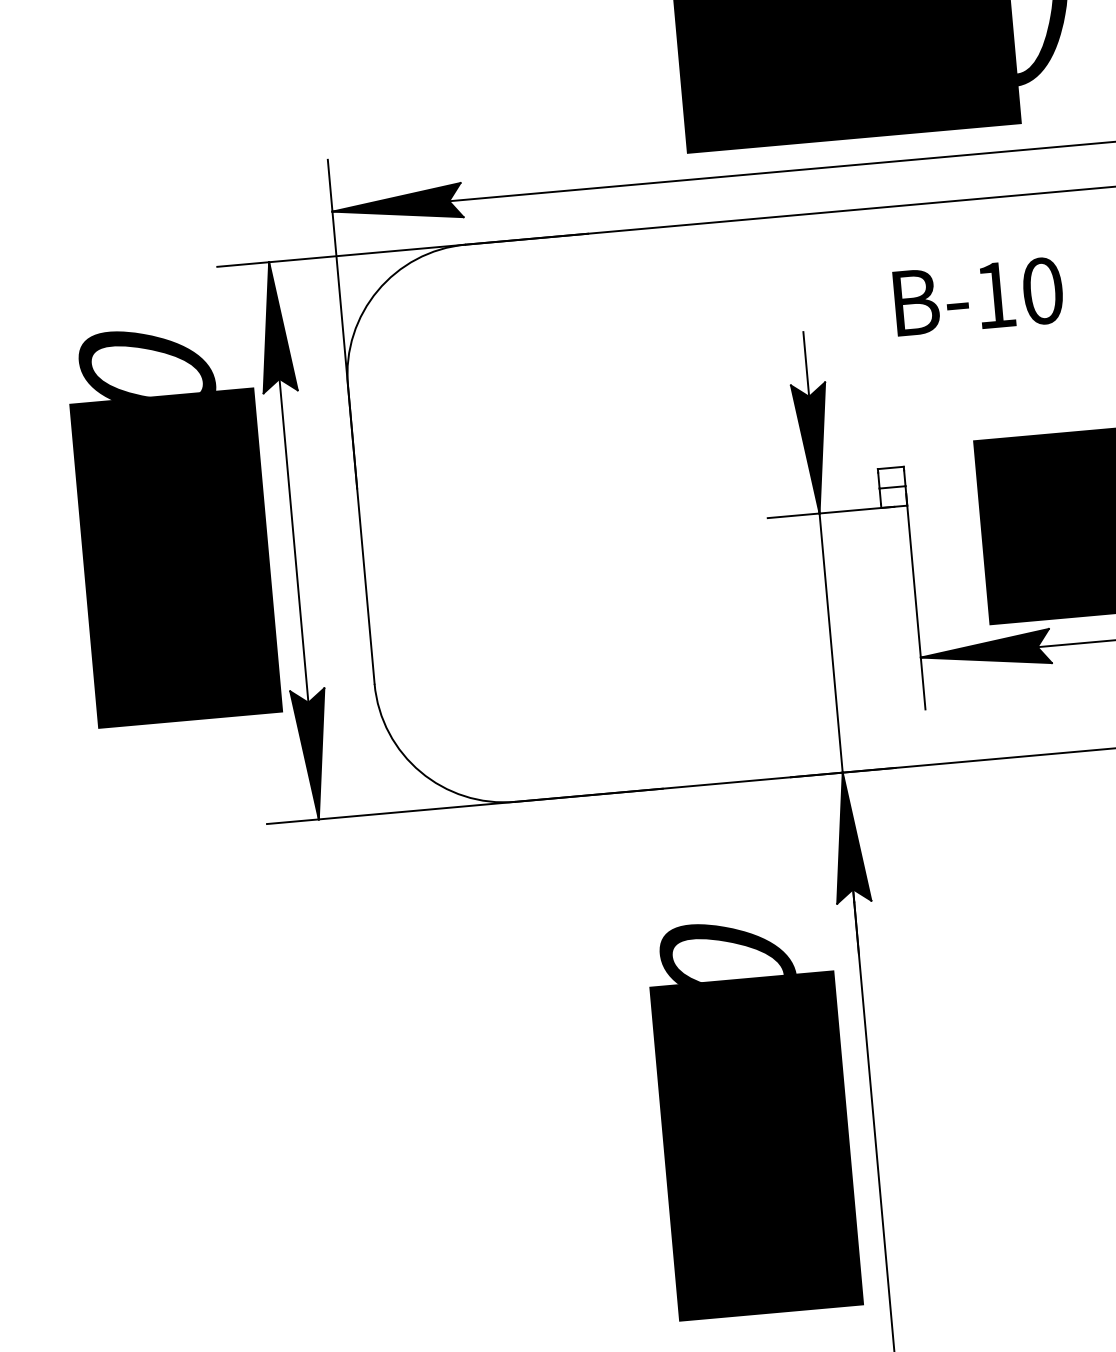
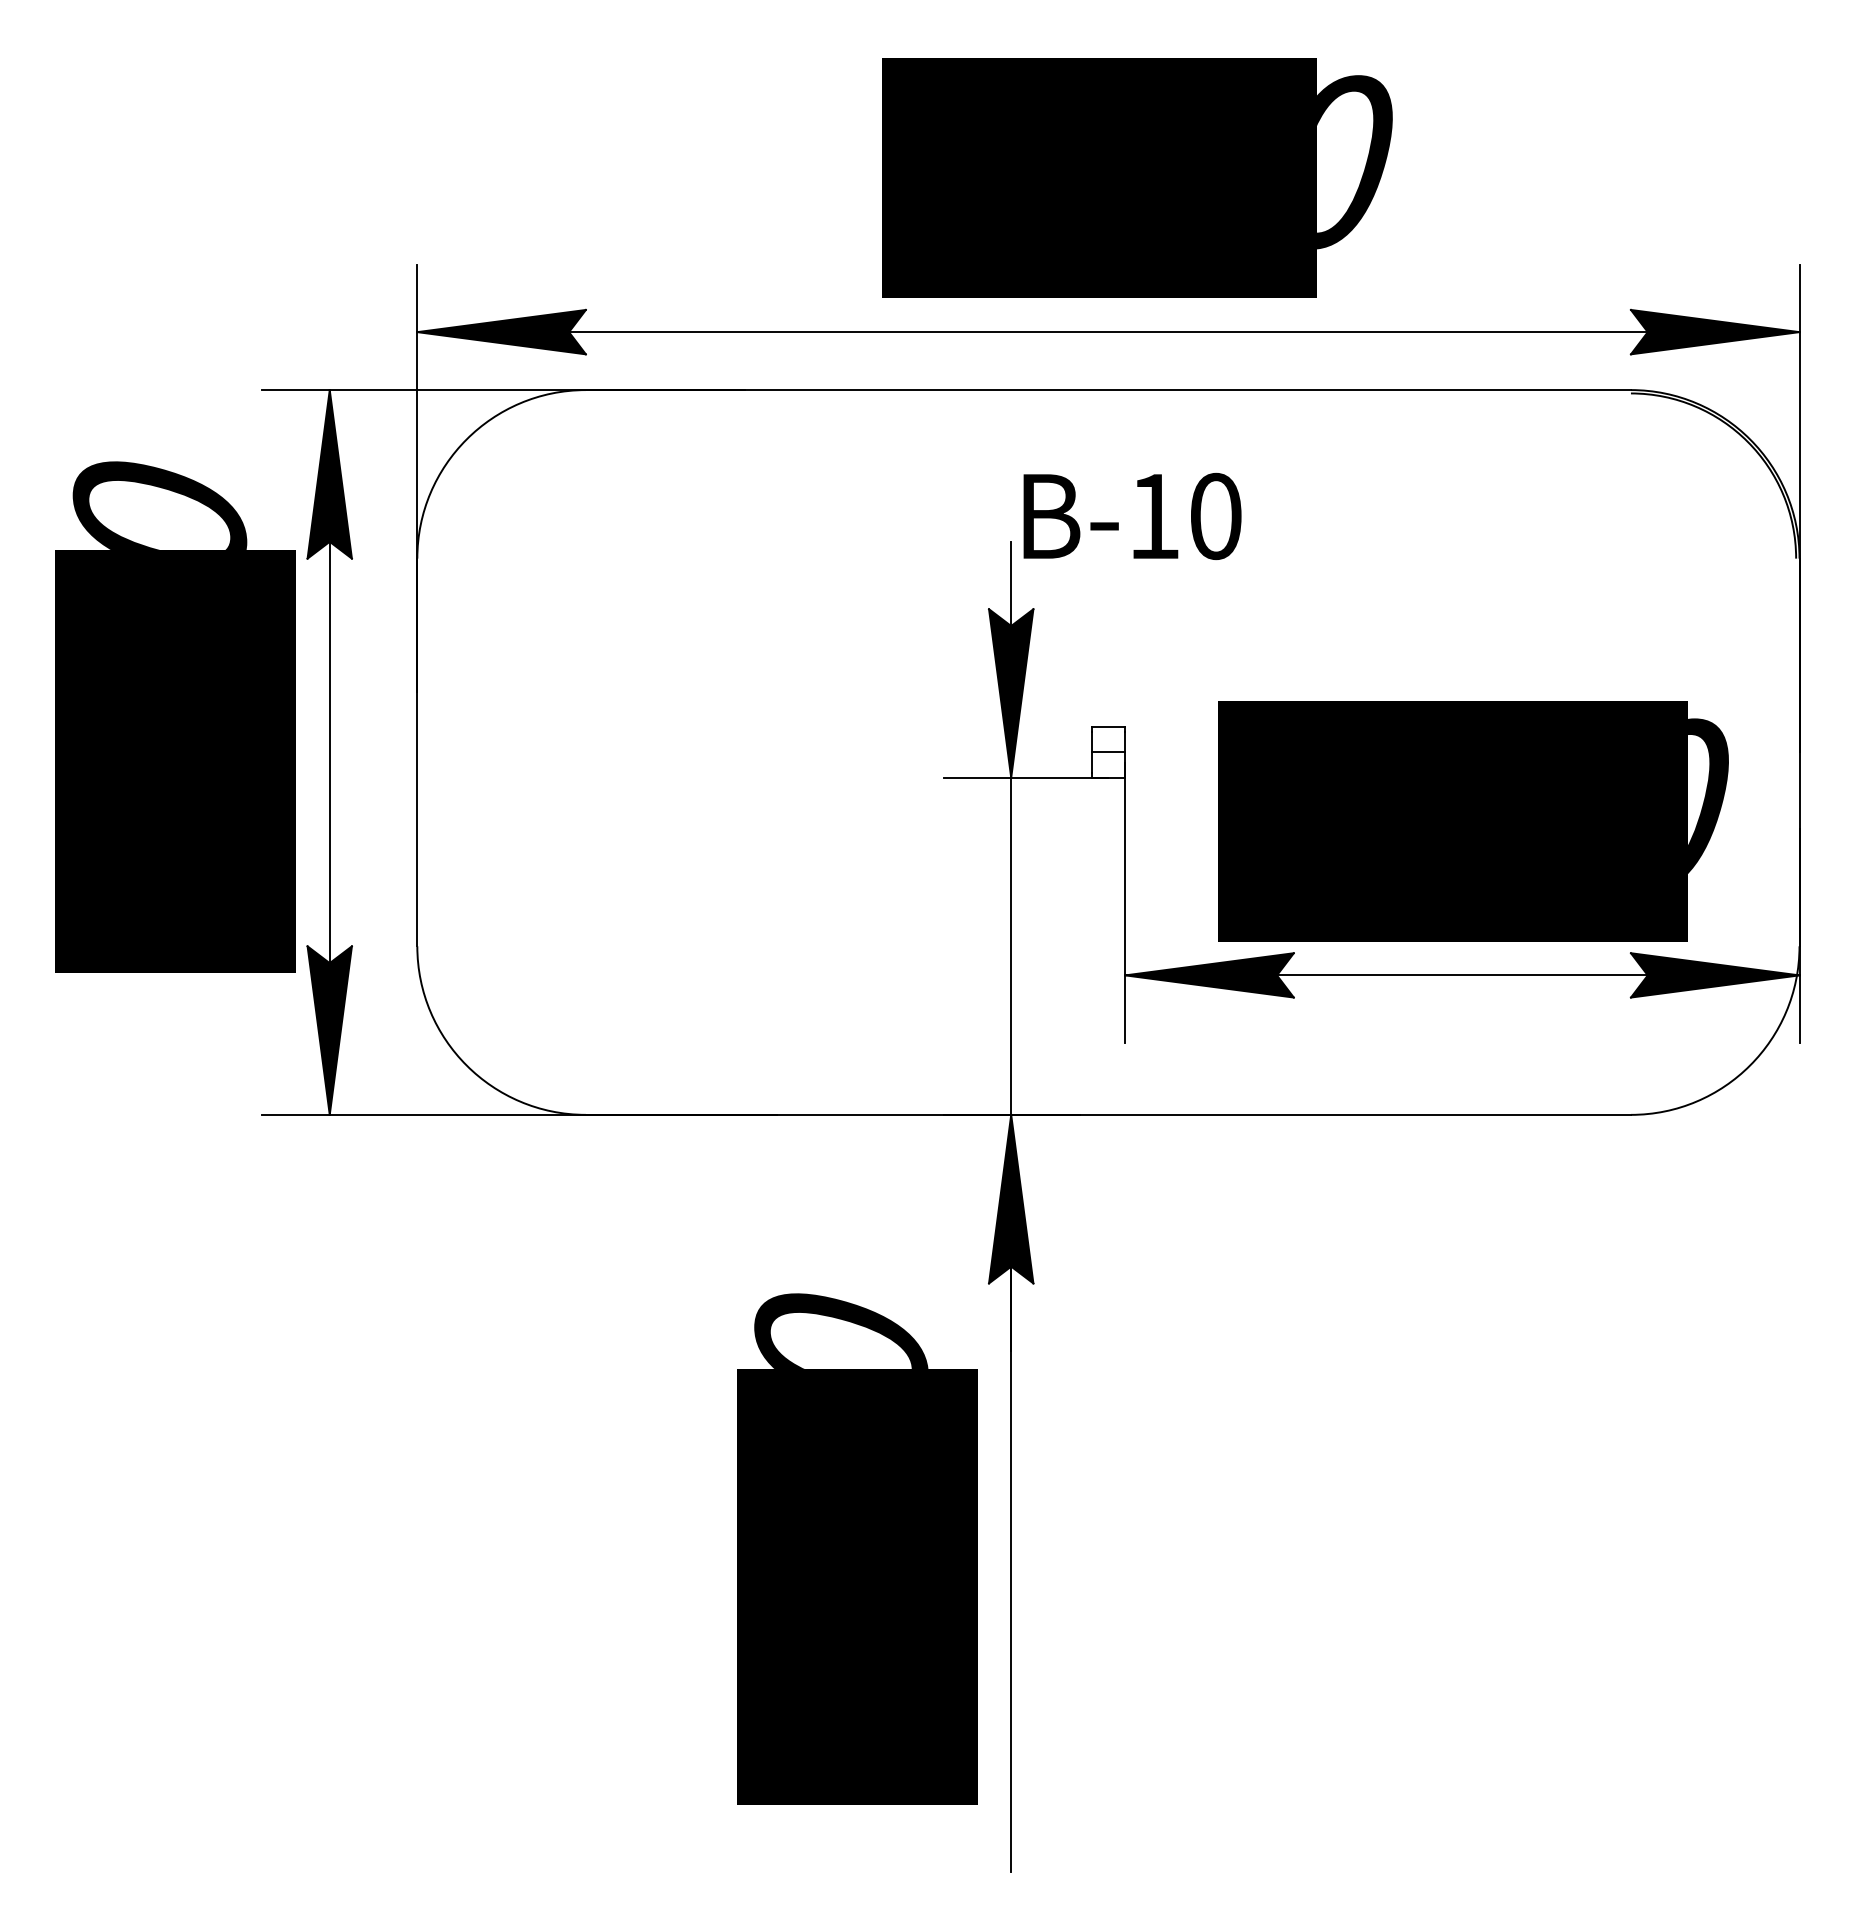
text: (978, 296) -> (1132, 515), moved

